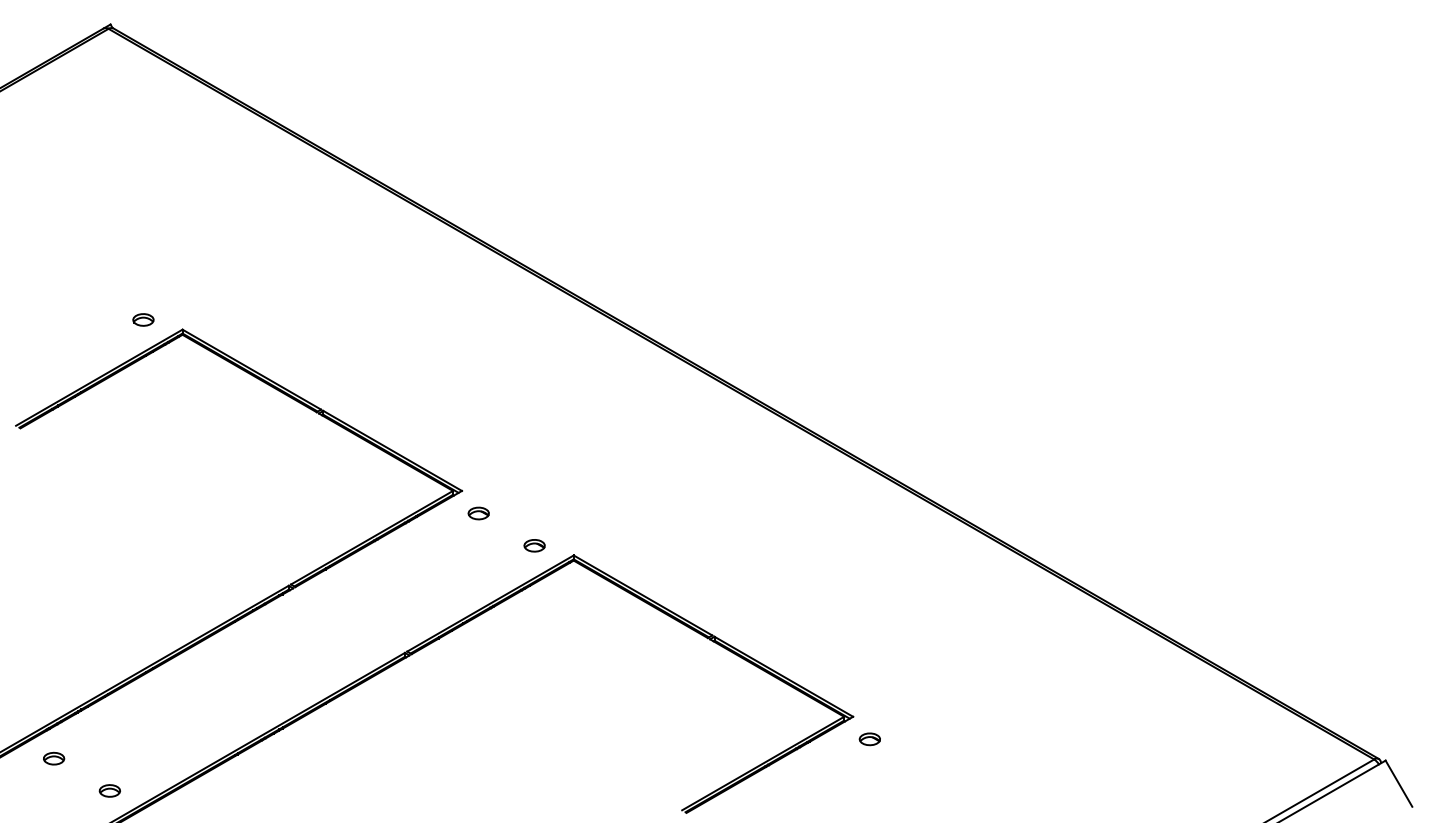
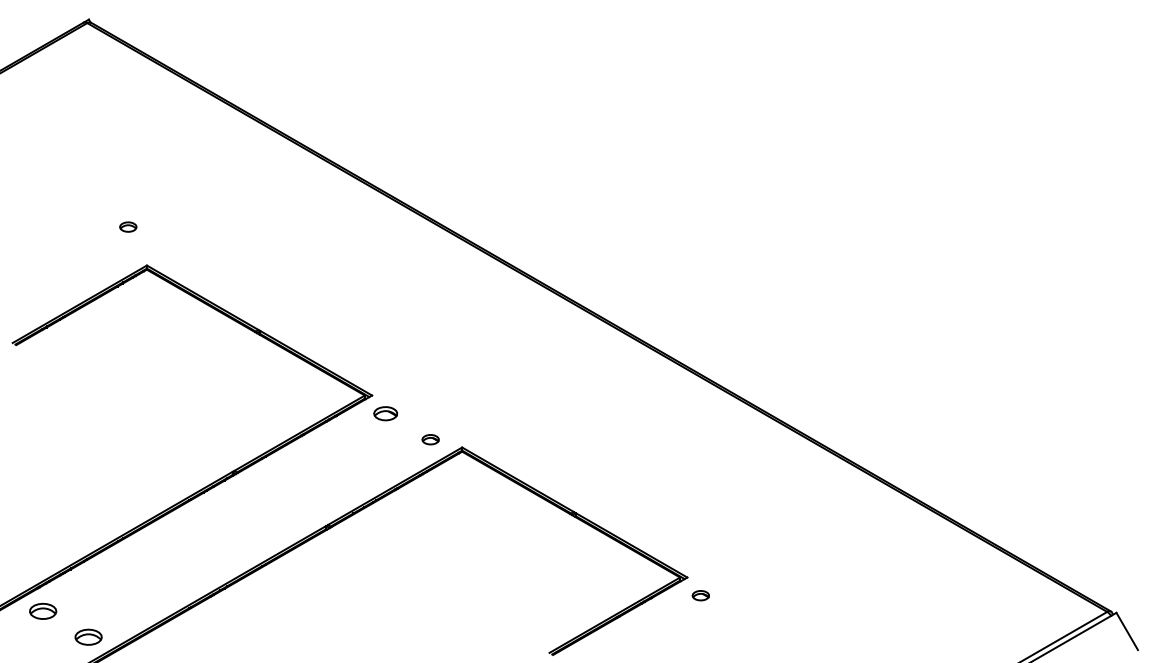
part: (143, 319) -> (128, 226), moved
part: (478, 513) -> (385, 413), size x1.4
part: (54, 758) -> (43, 611), size x1.6
part: (109, 790) -> (88, 636), size x1.6

